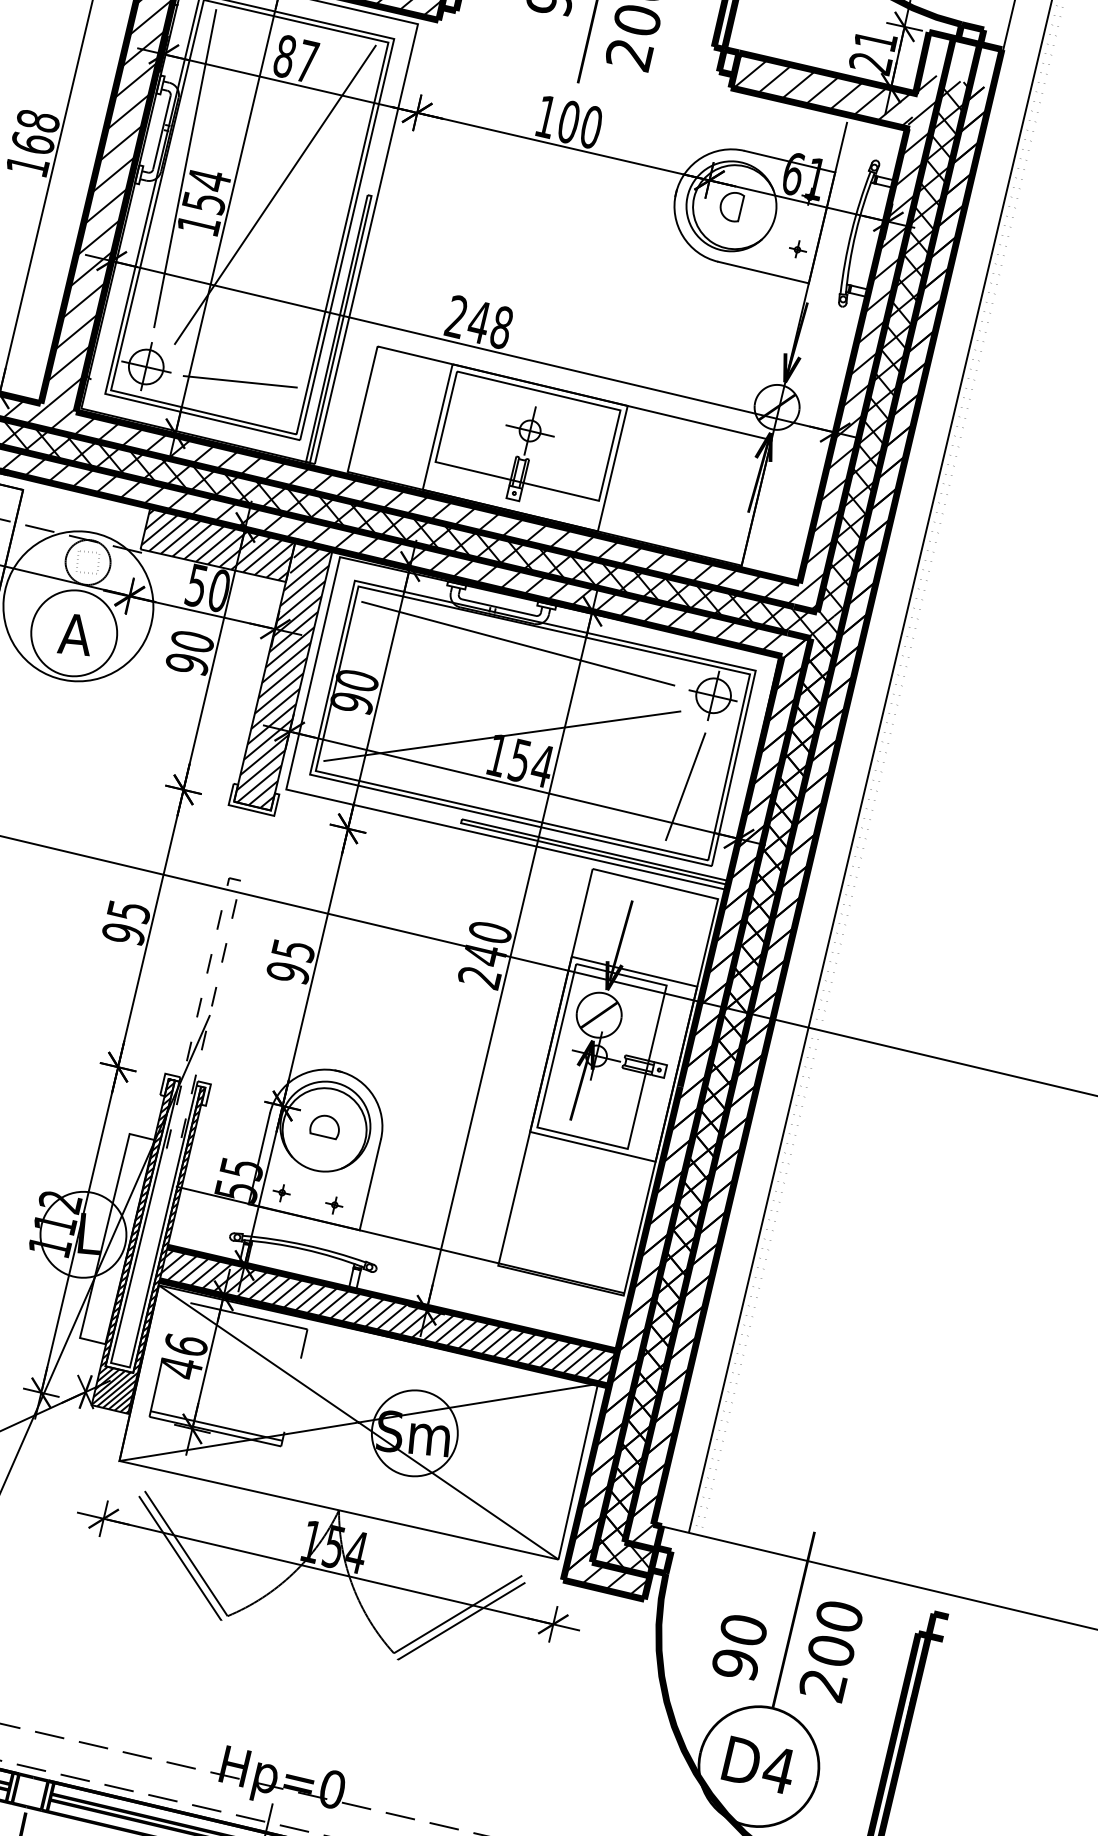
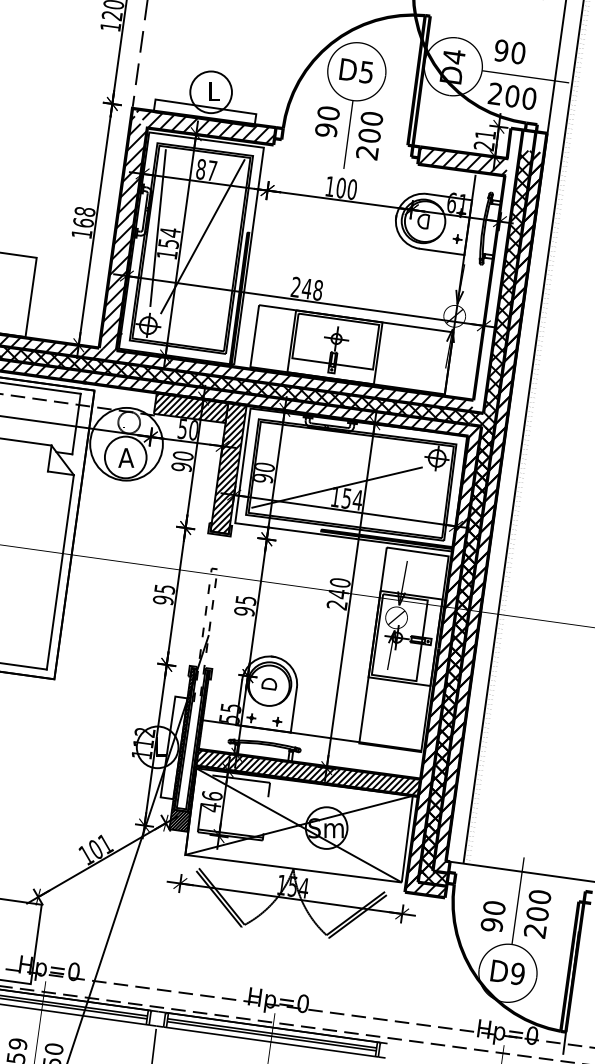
hatch: (867, 341) -> (495, 280), removed
line: (238, 381) -> (193, 328), removed
line: (518, 644) -> (340, 442), removed
line: (684, 786) -> (427, 503), removed
text: (778, 1768) -> (517, 973), D4 -> D9

